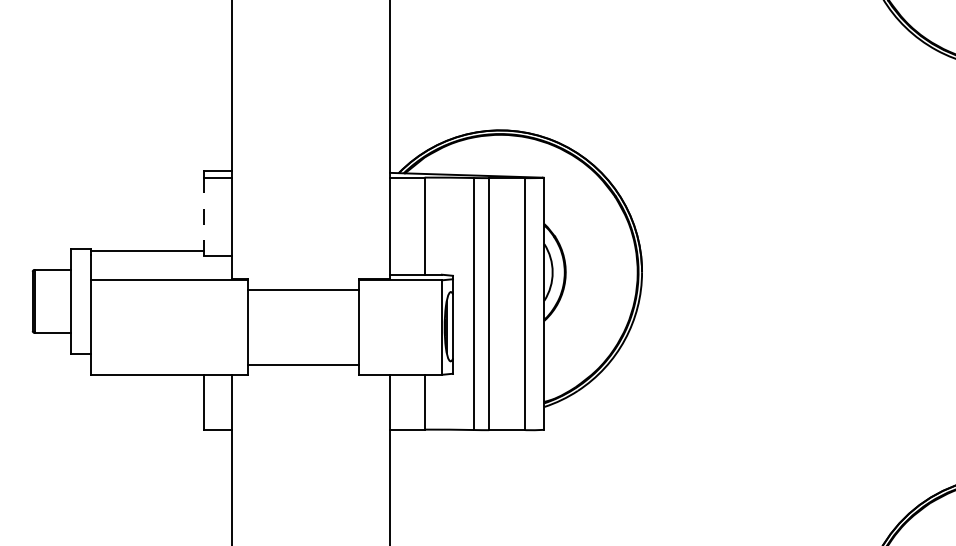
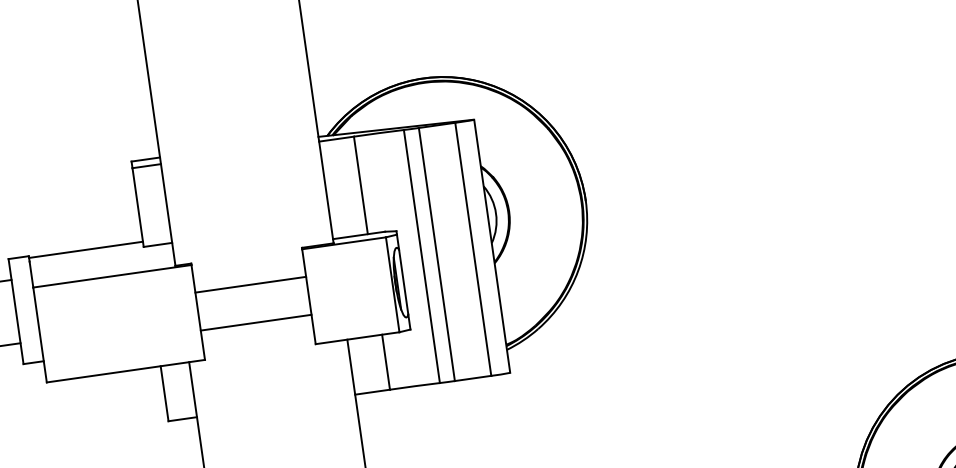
line: (204, 216) -> (138, 207), dashed -> solid
line: (303, 289) -> (250, 284), moved
line: (303, 364) -> (256, 322), moved

